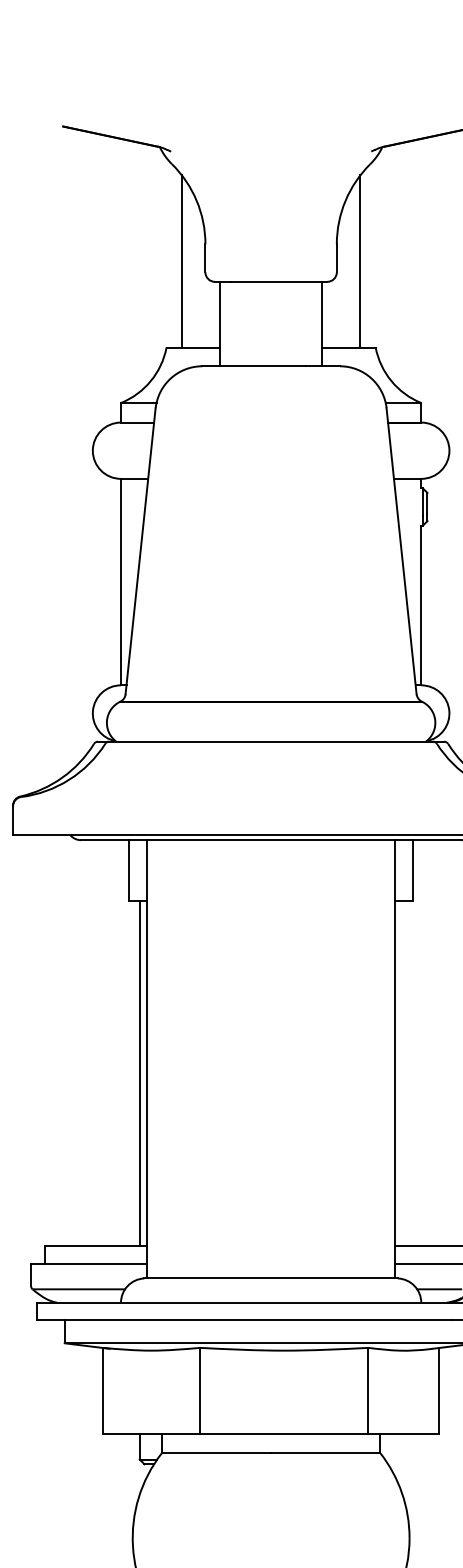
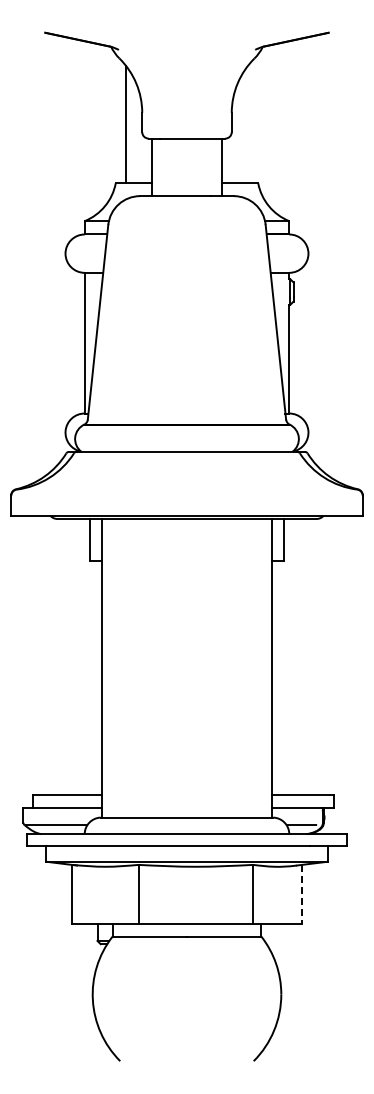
line: (359, 261) -> (247, 124), removed
line: (139, 1072) -> (97, 677), removed
line: (439, 1391) -> (301, 894), solid -> dashed

